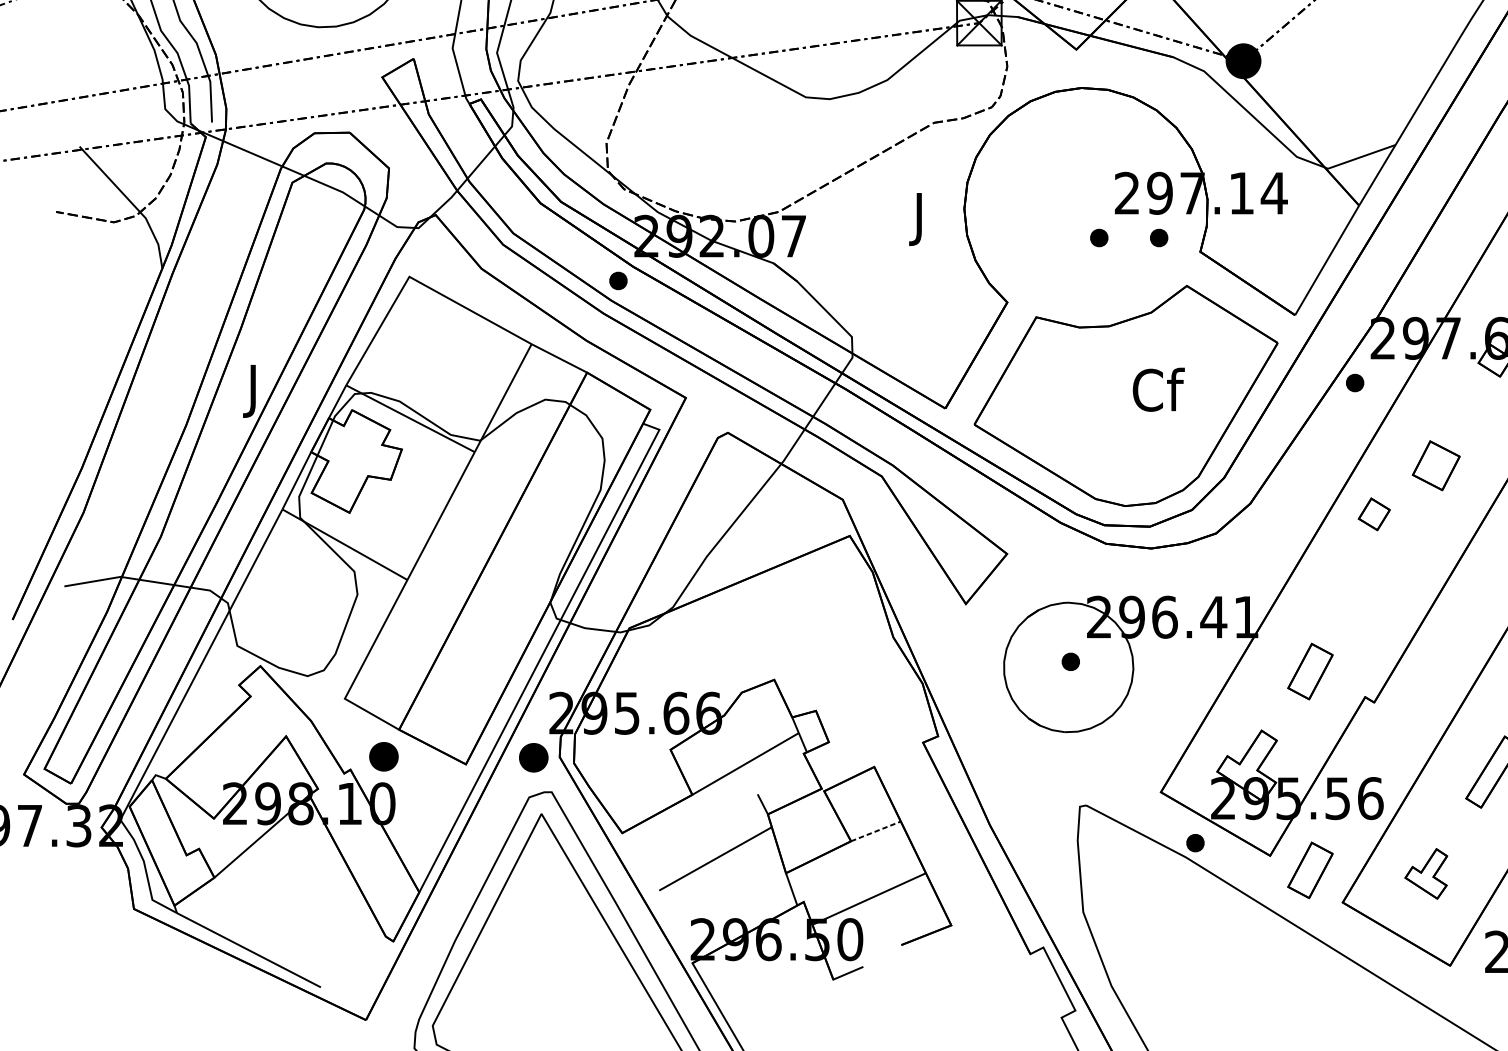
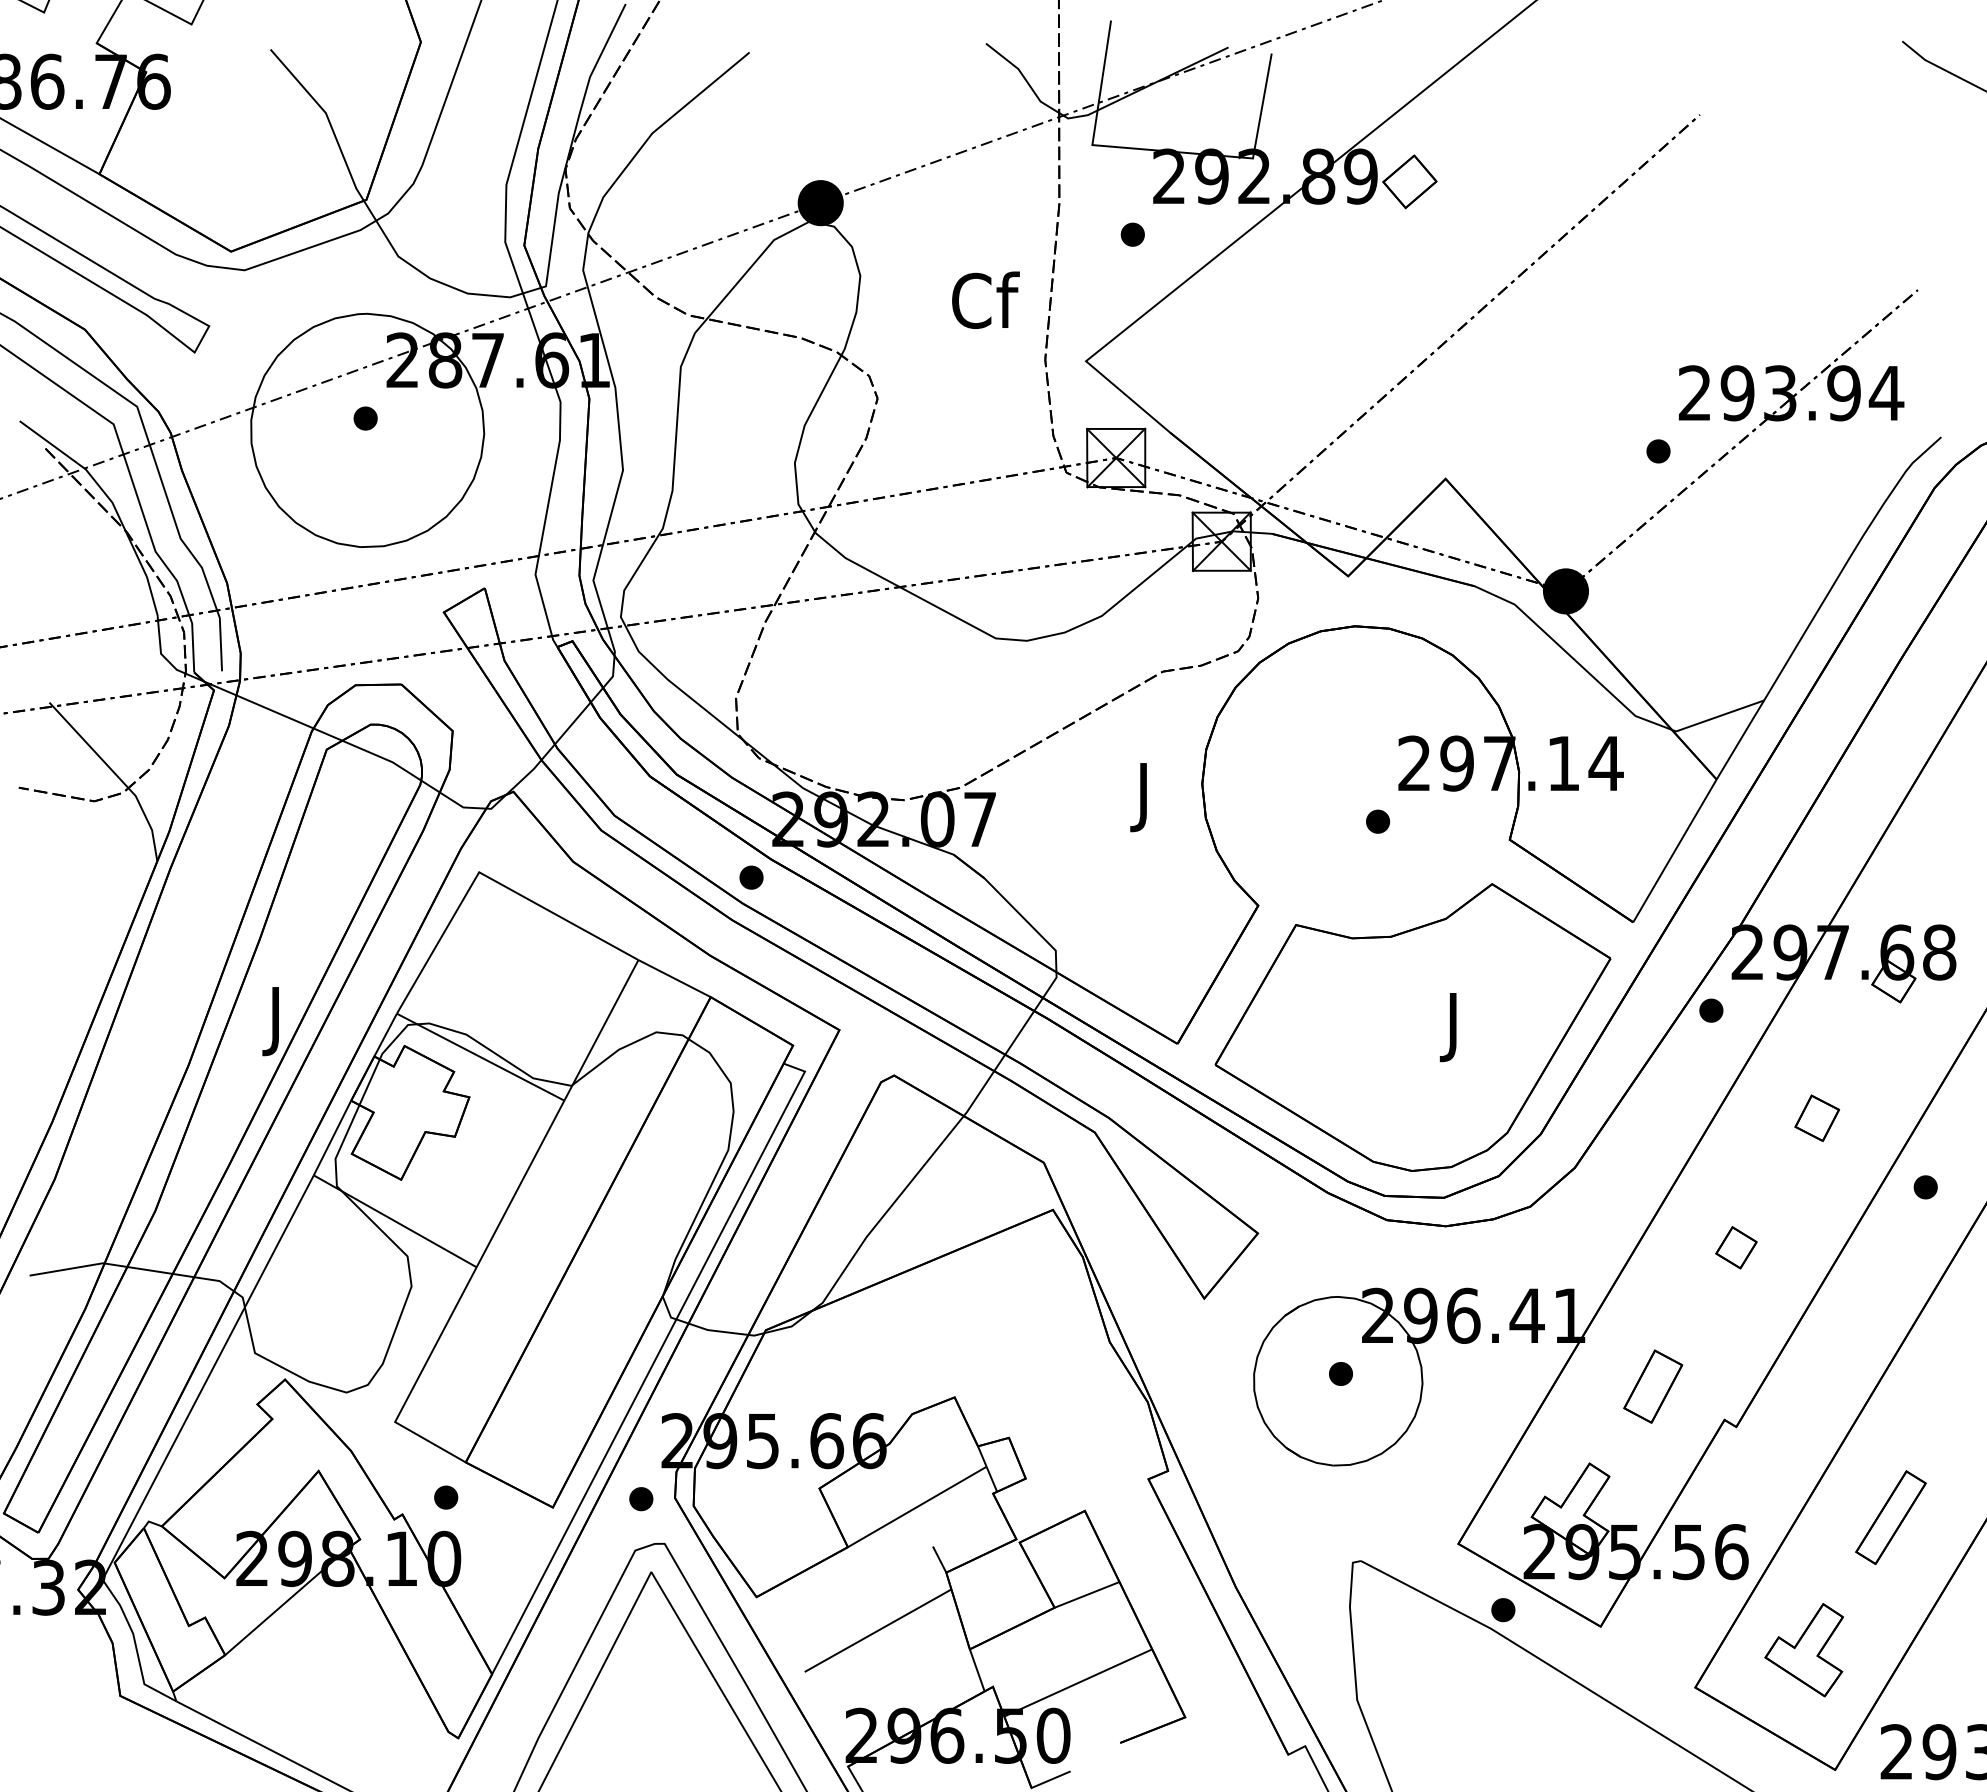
part: (1159, 237) -> (1456, 821), removed
text: (1158, 395) -> (1455, 1026), Cf -> J
part: (1436, 465) -> (1817, 1117), size x0.71
part: (1374, 514) -> (1736, 1247), moved
part: (384, 756) -> (446, 1497), size x0.62
part: (533, 758) -> (641, 1499), size x0.62
line: (876, 831) -> (1087, 1594), dashed -> solid
part: (1310, 870) -> (1653, 1645), removed
part: (1425, 874) -> (1803, 1650), size x1.43

